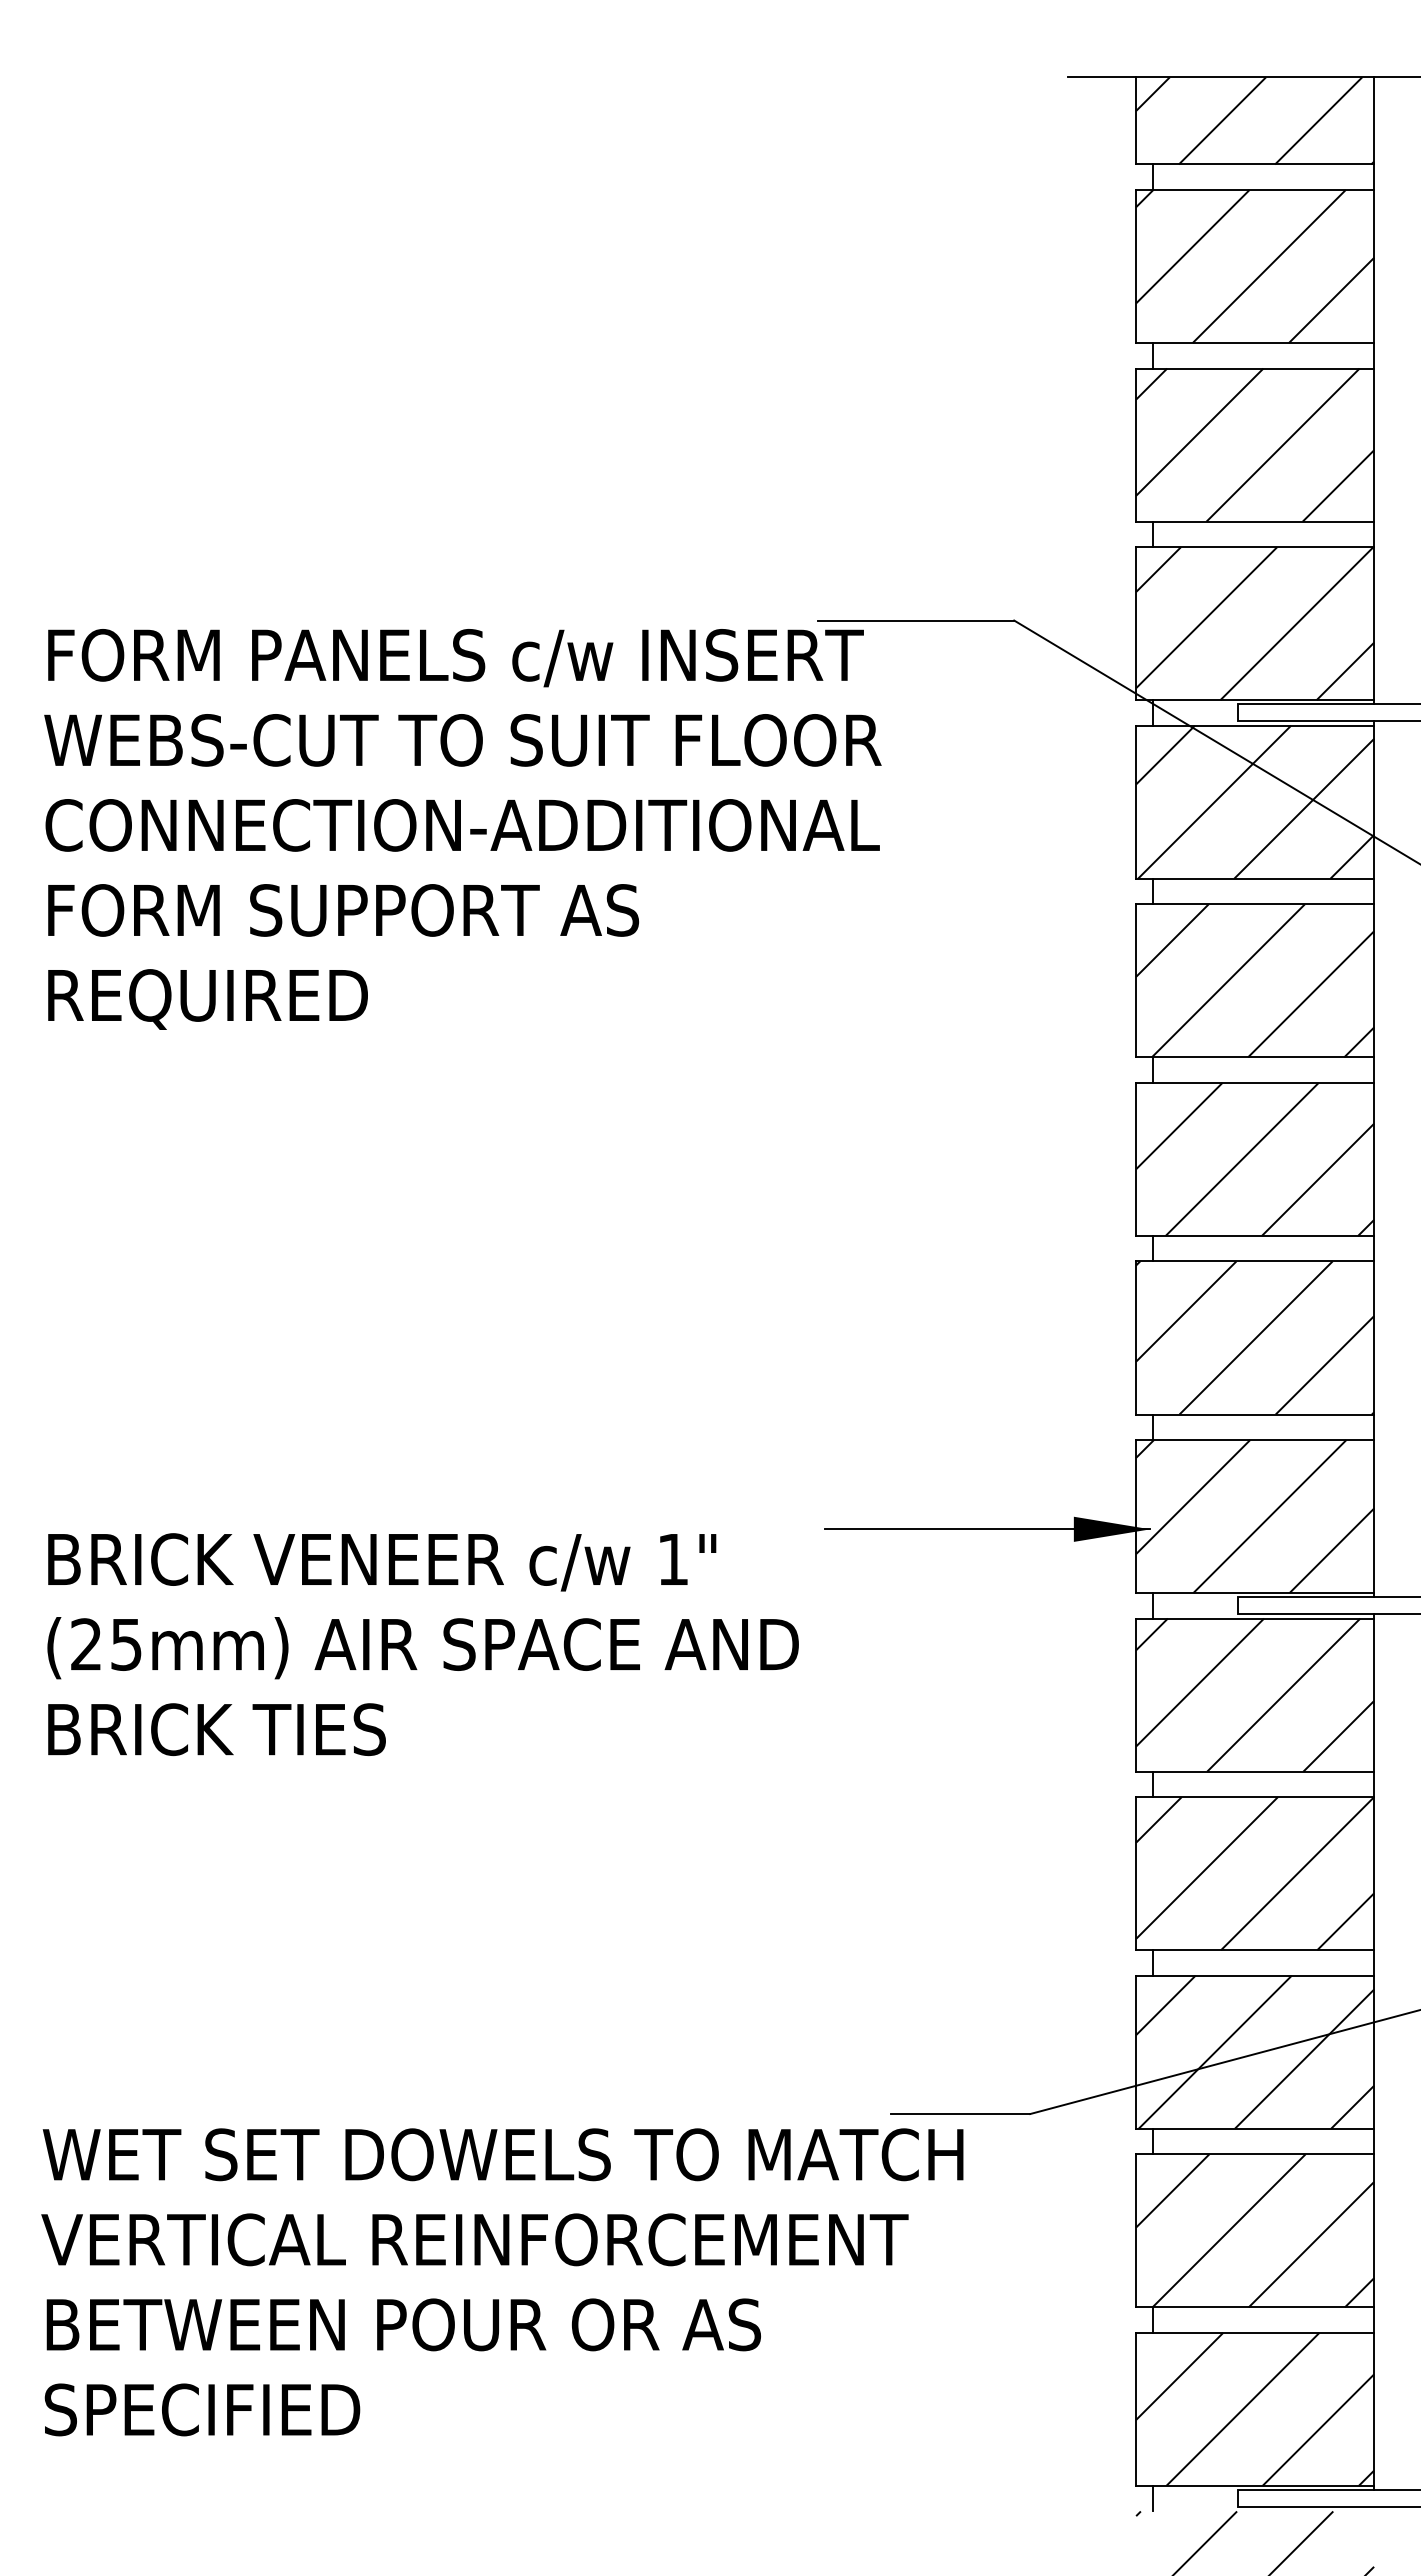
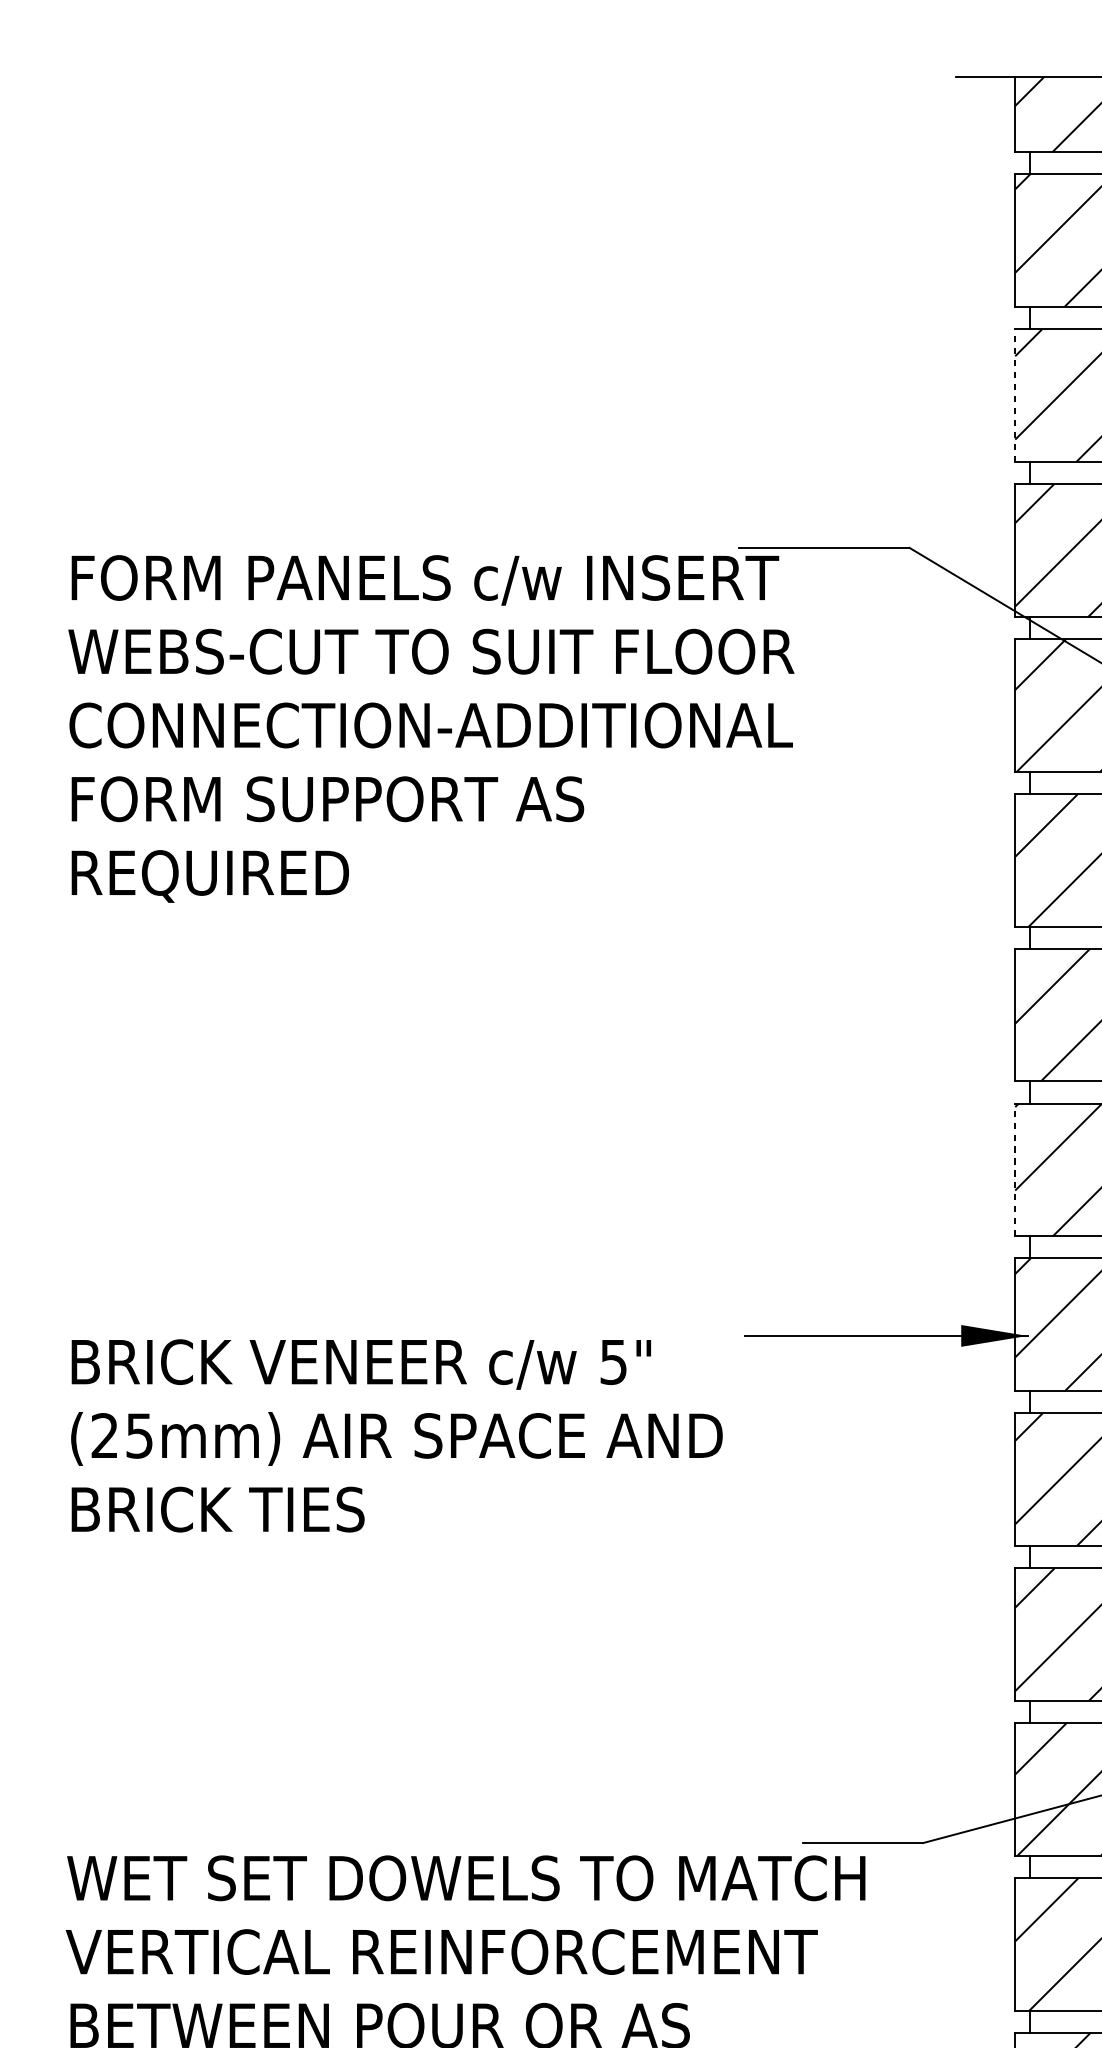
line: (1136, 445) -> (1015, 396), solid -> dashed
line: (1136, 1337) -> (1015, 1169), solid -> dashed
text: (672, 1559) -> (613, 1362), 1" -> 5"

